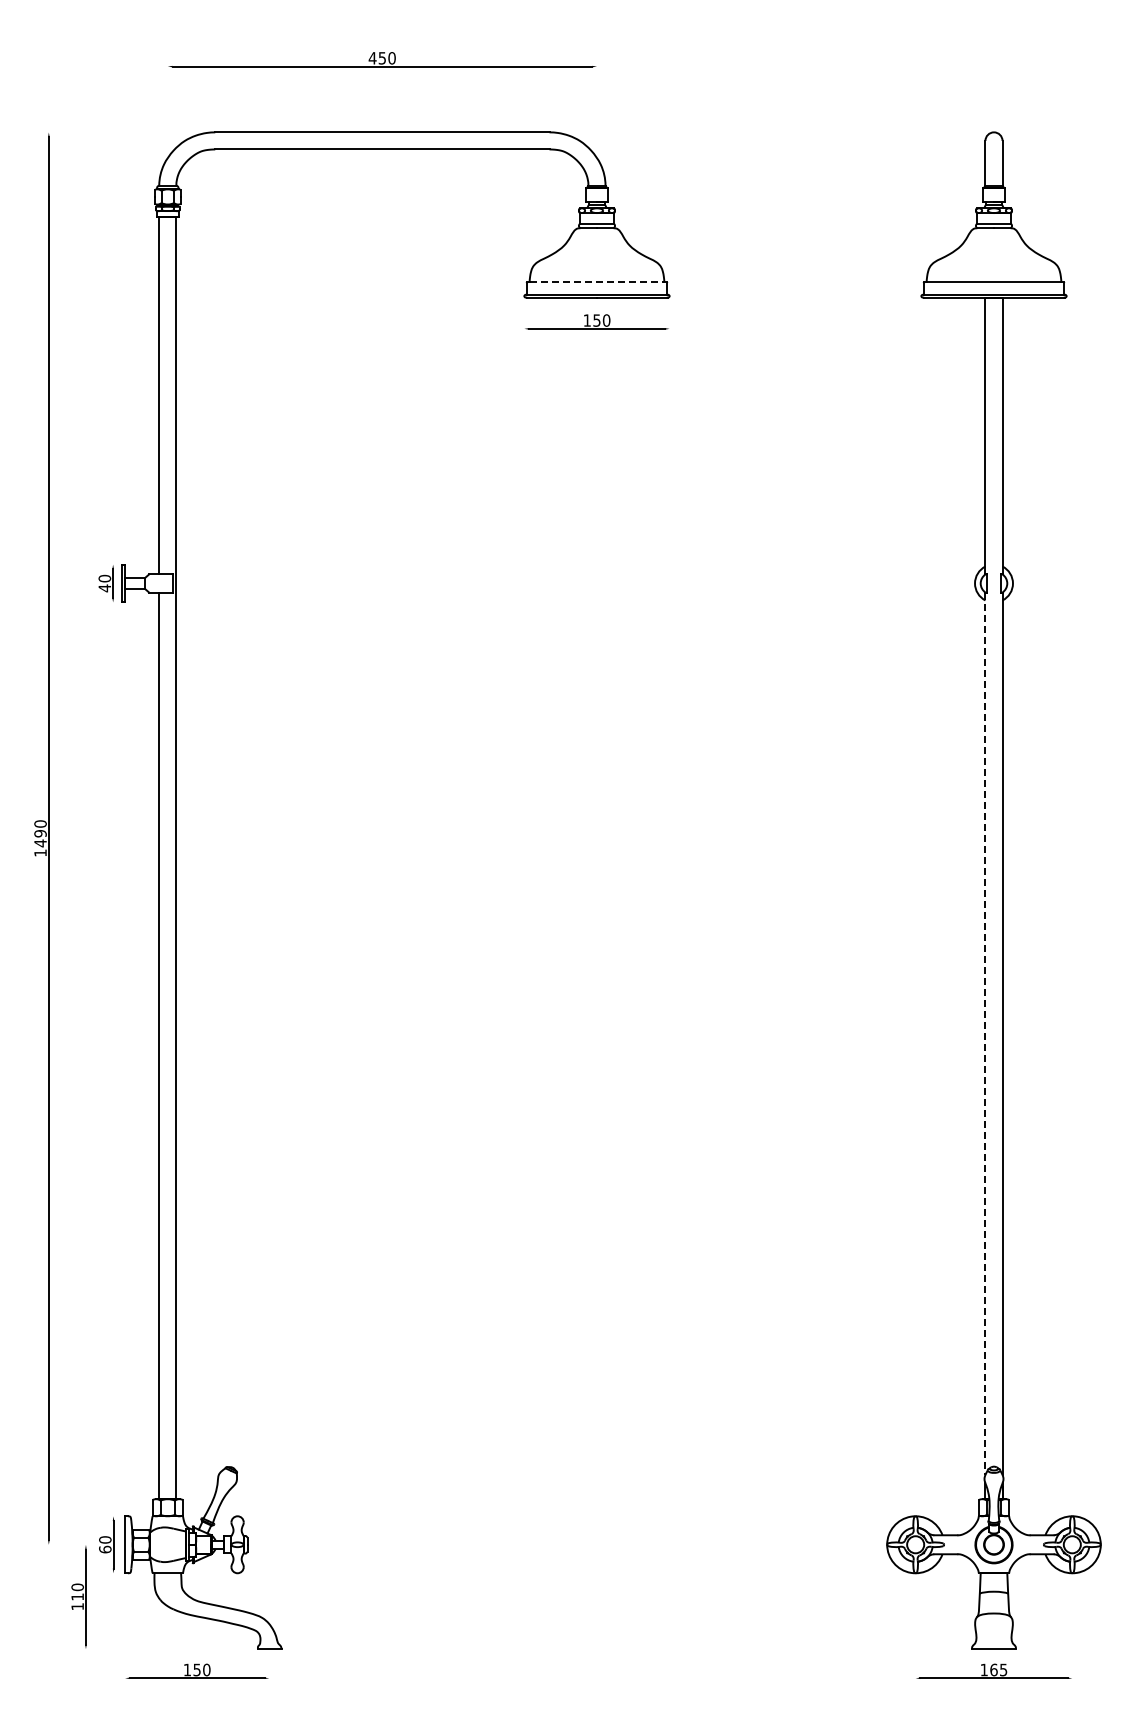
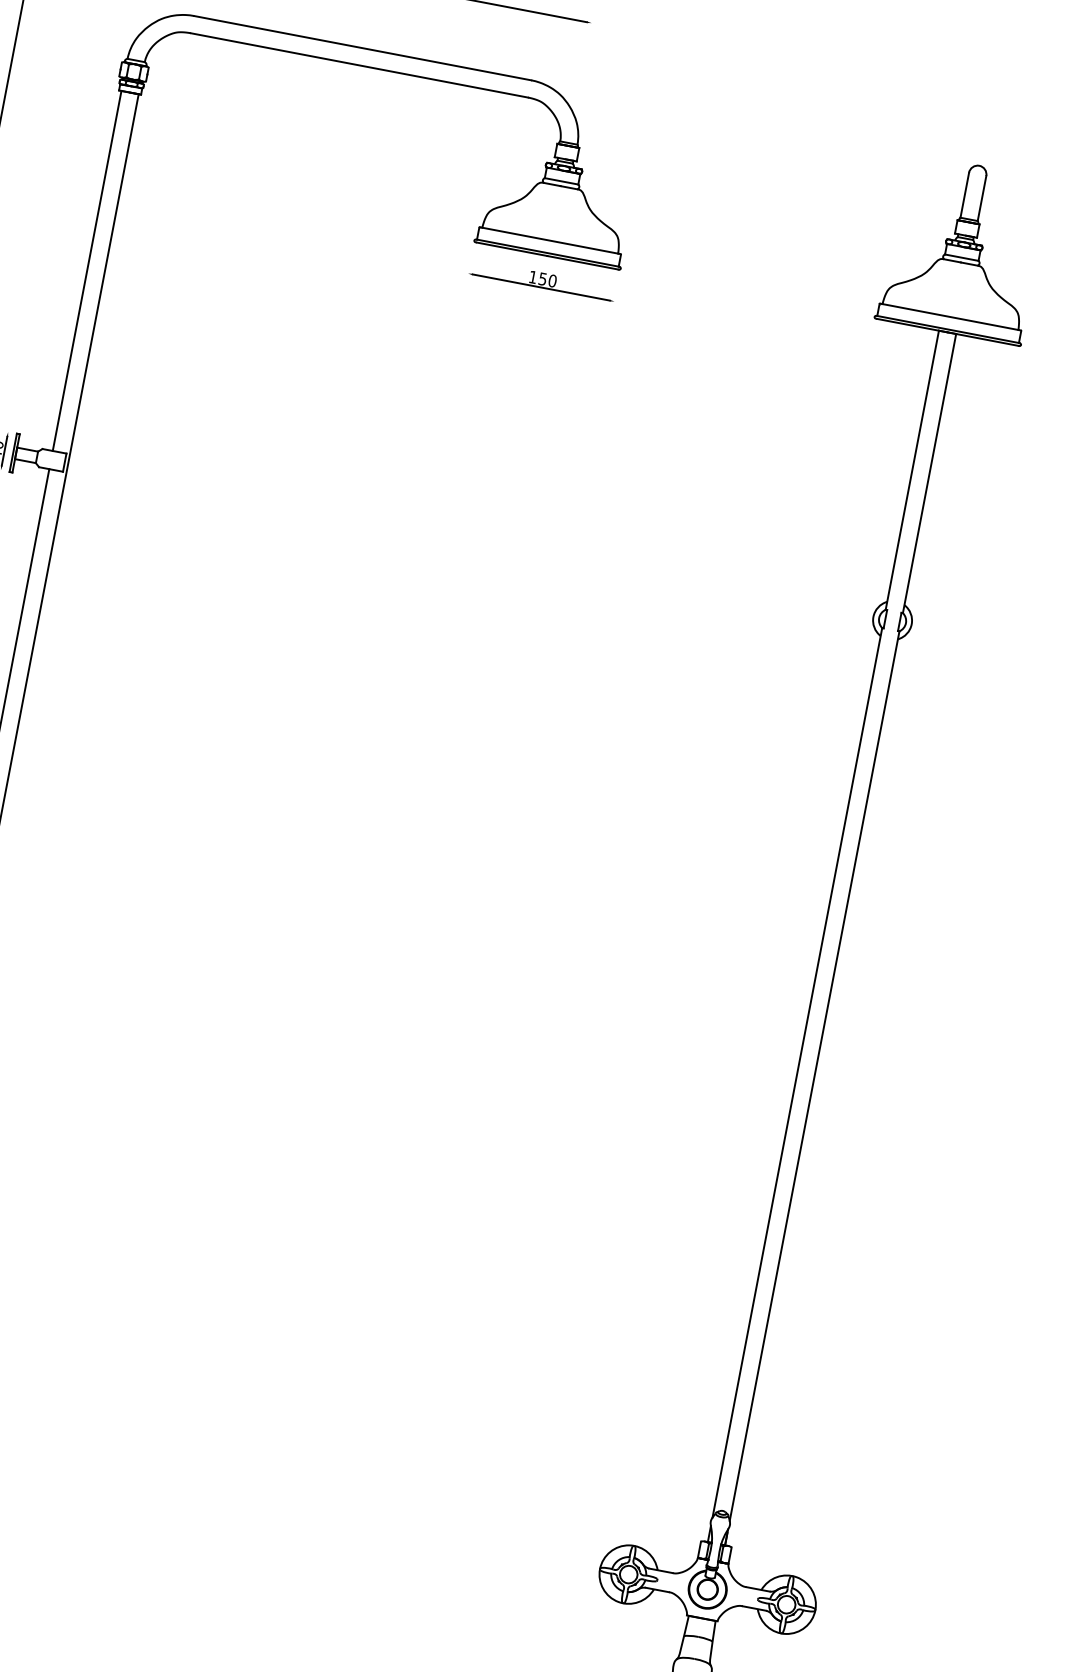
line: (597, 282) -> (550, 240), dashed -> solid
line: (985, 1034) -> (797, 1073), dashed -> solid

